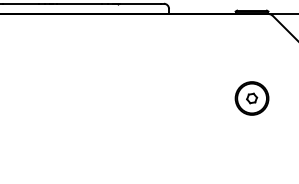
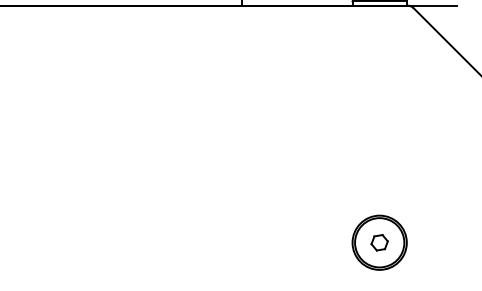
part: (251, 98) -> (378, 242), moved

